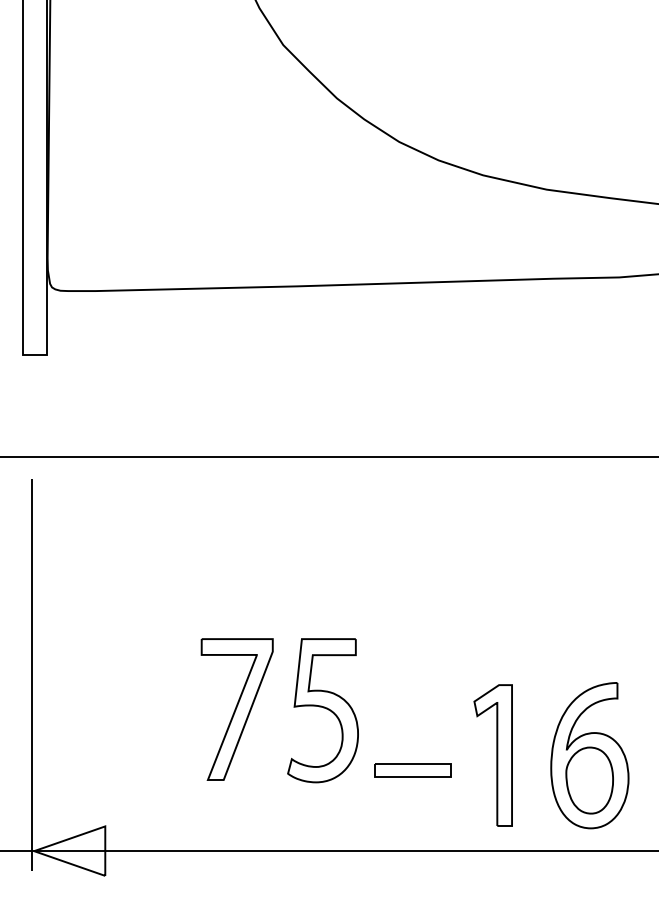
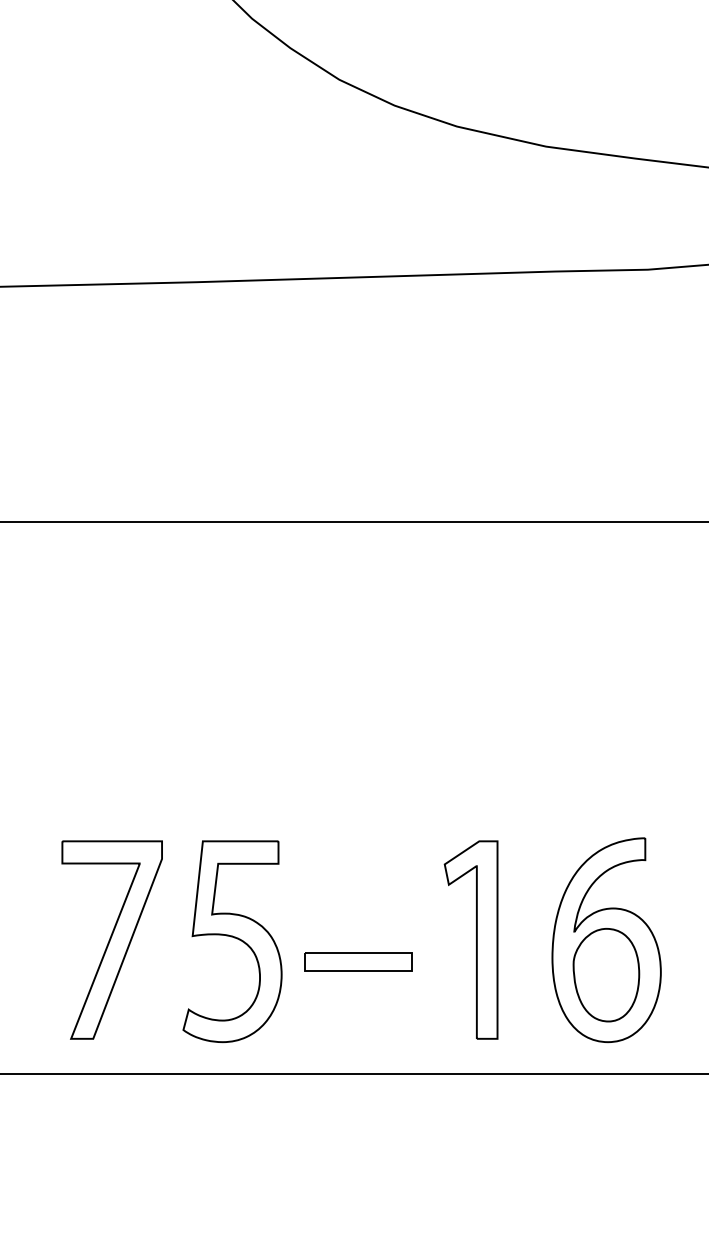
part: (236, 709) -> (111, 939), moved
part: (322, 710) -> (231, 941), moved

